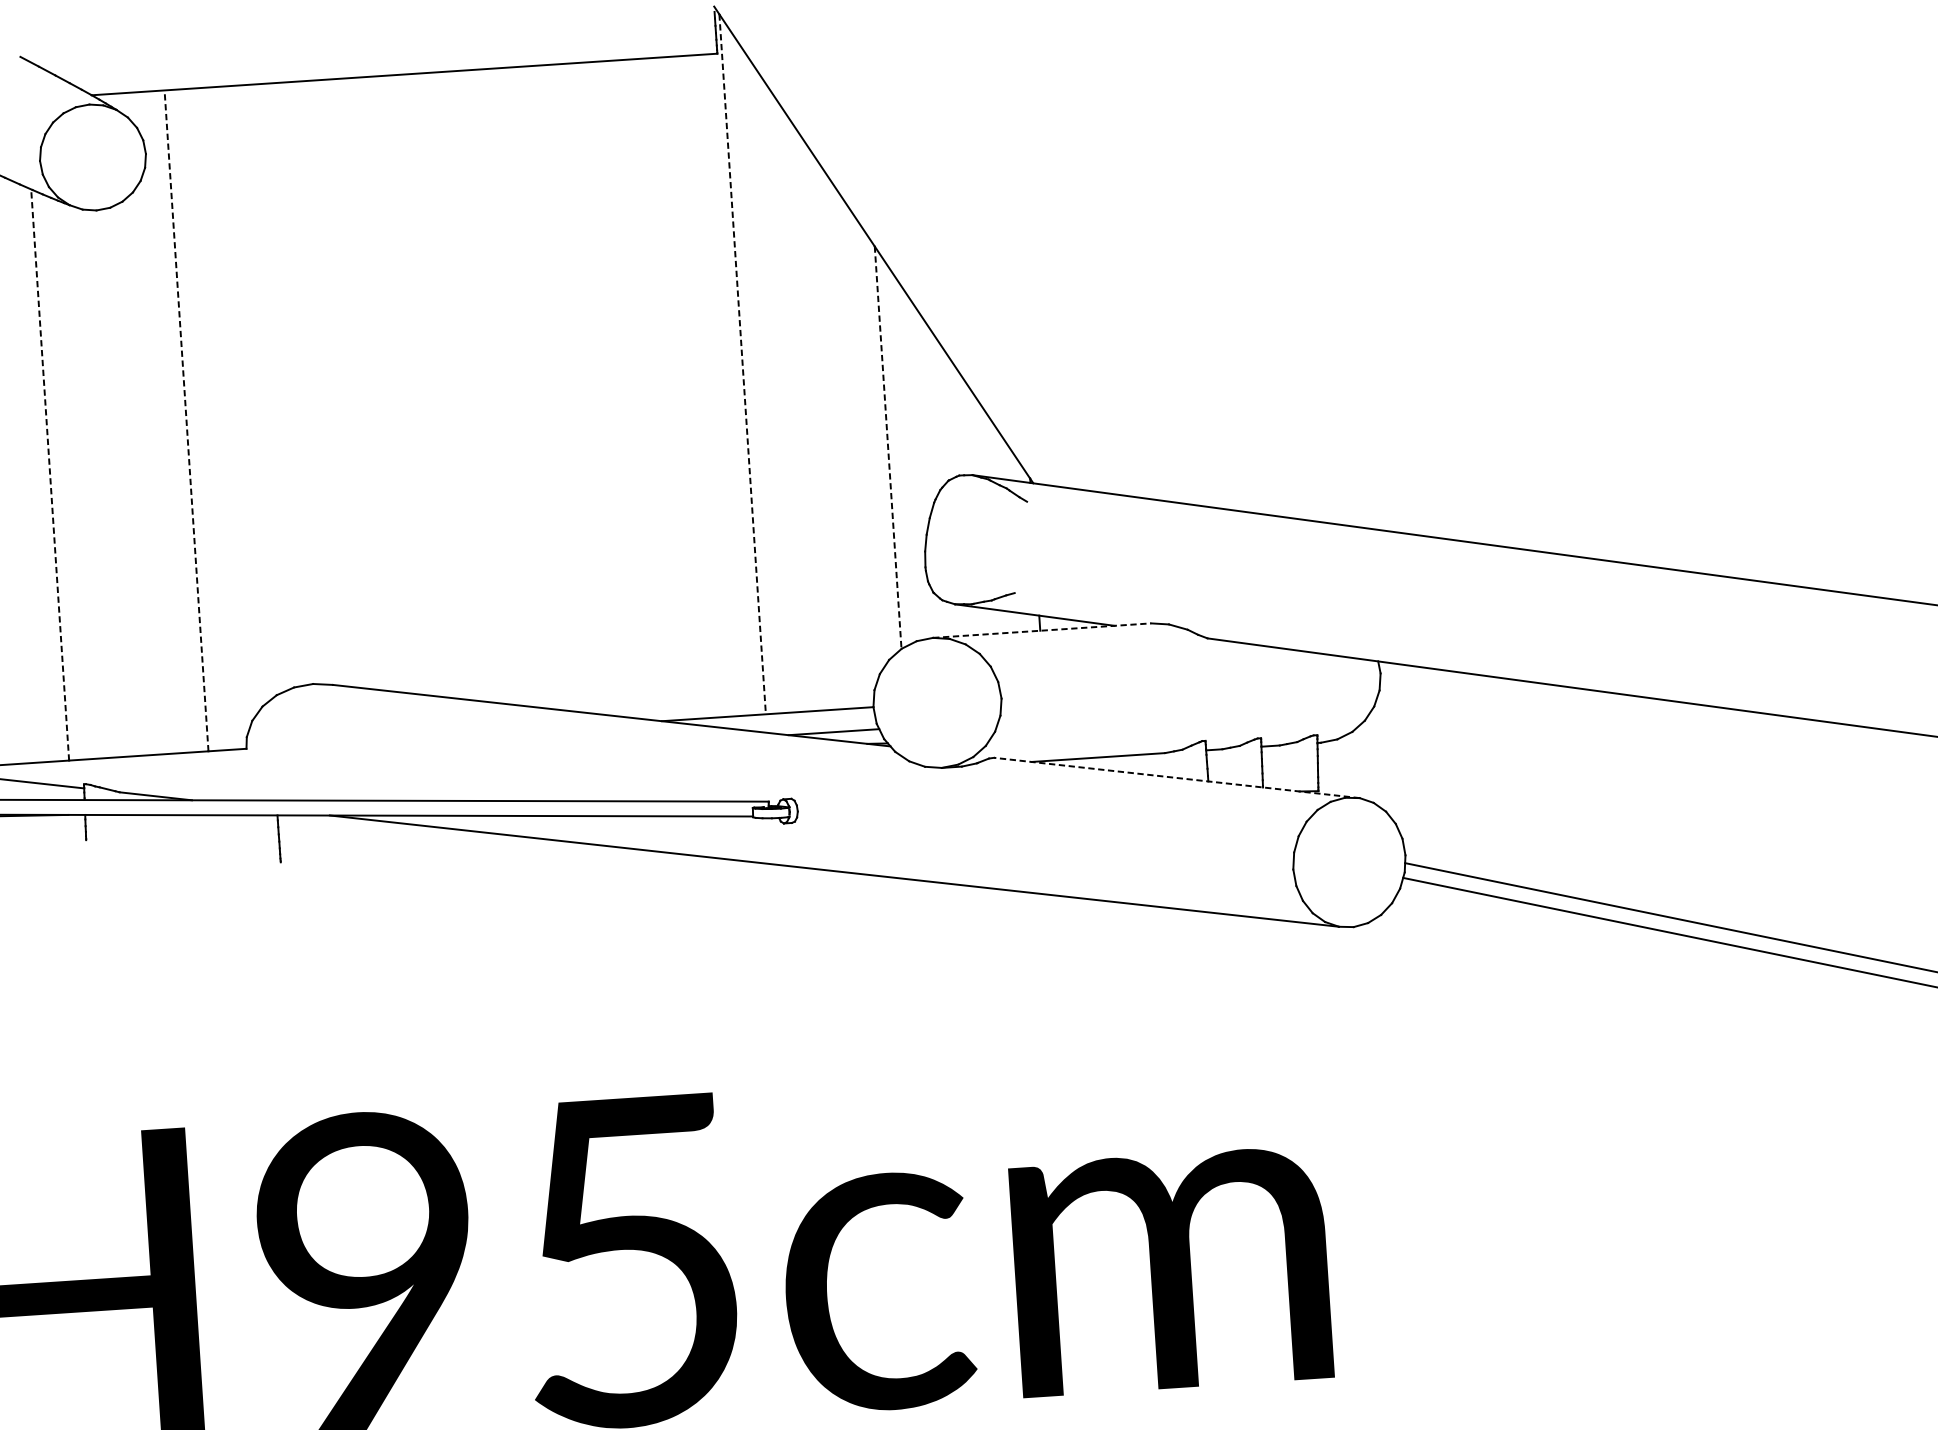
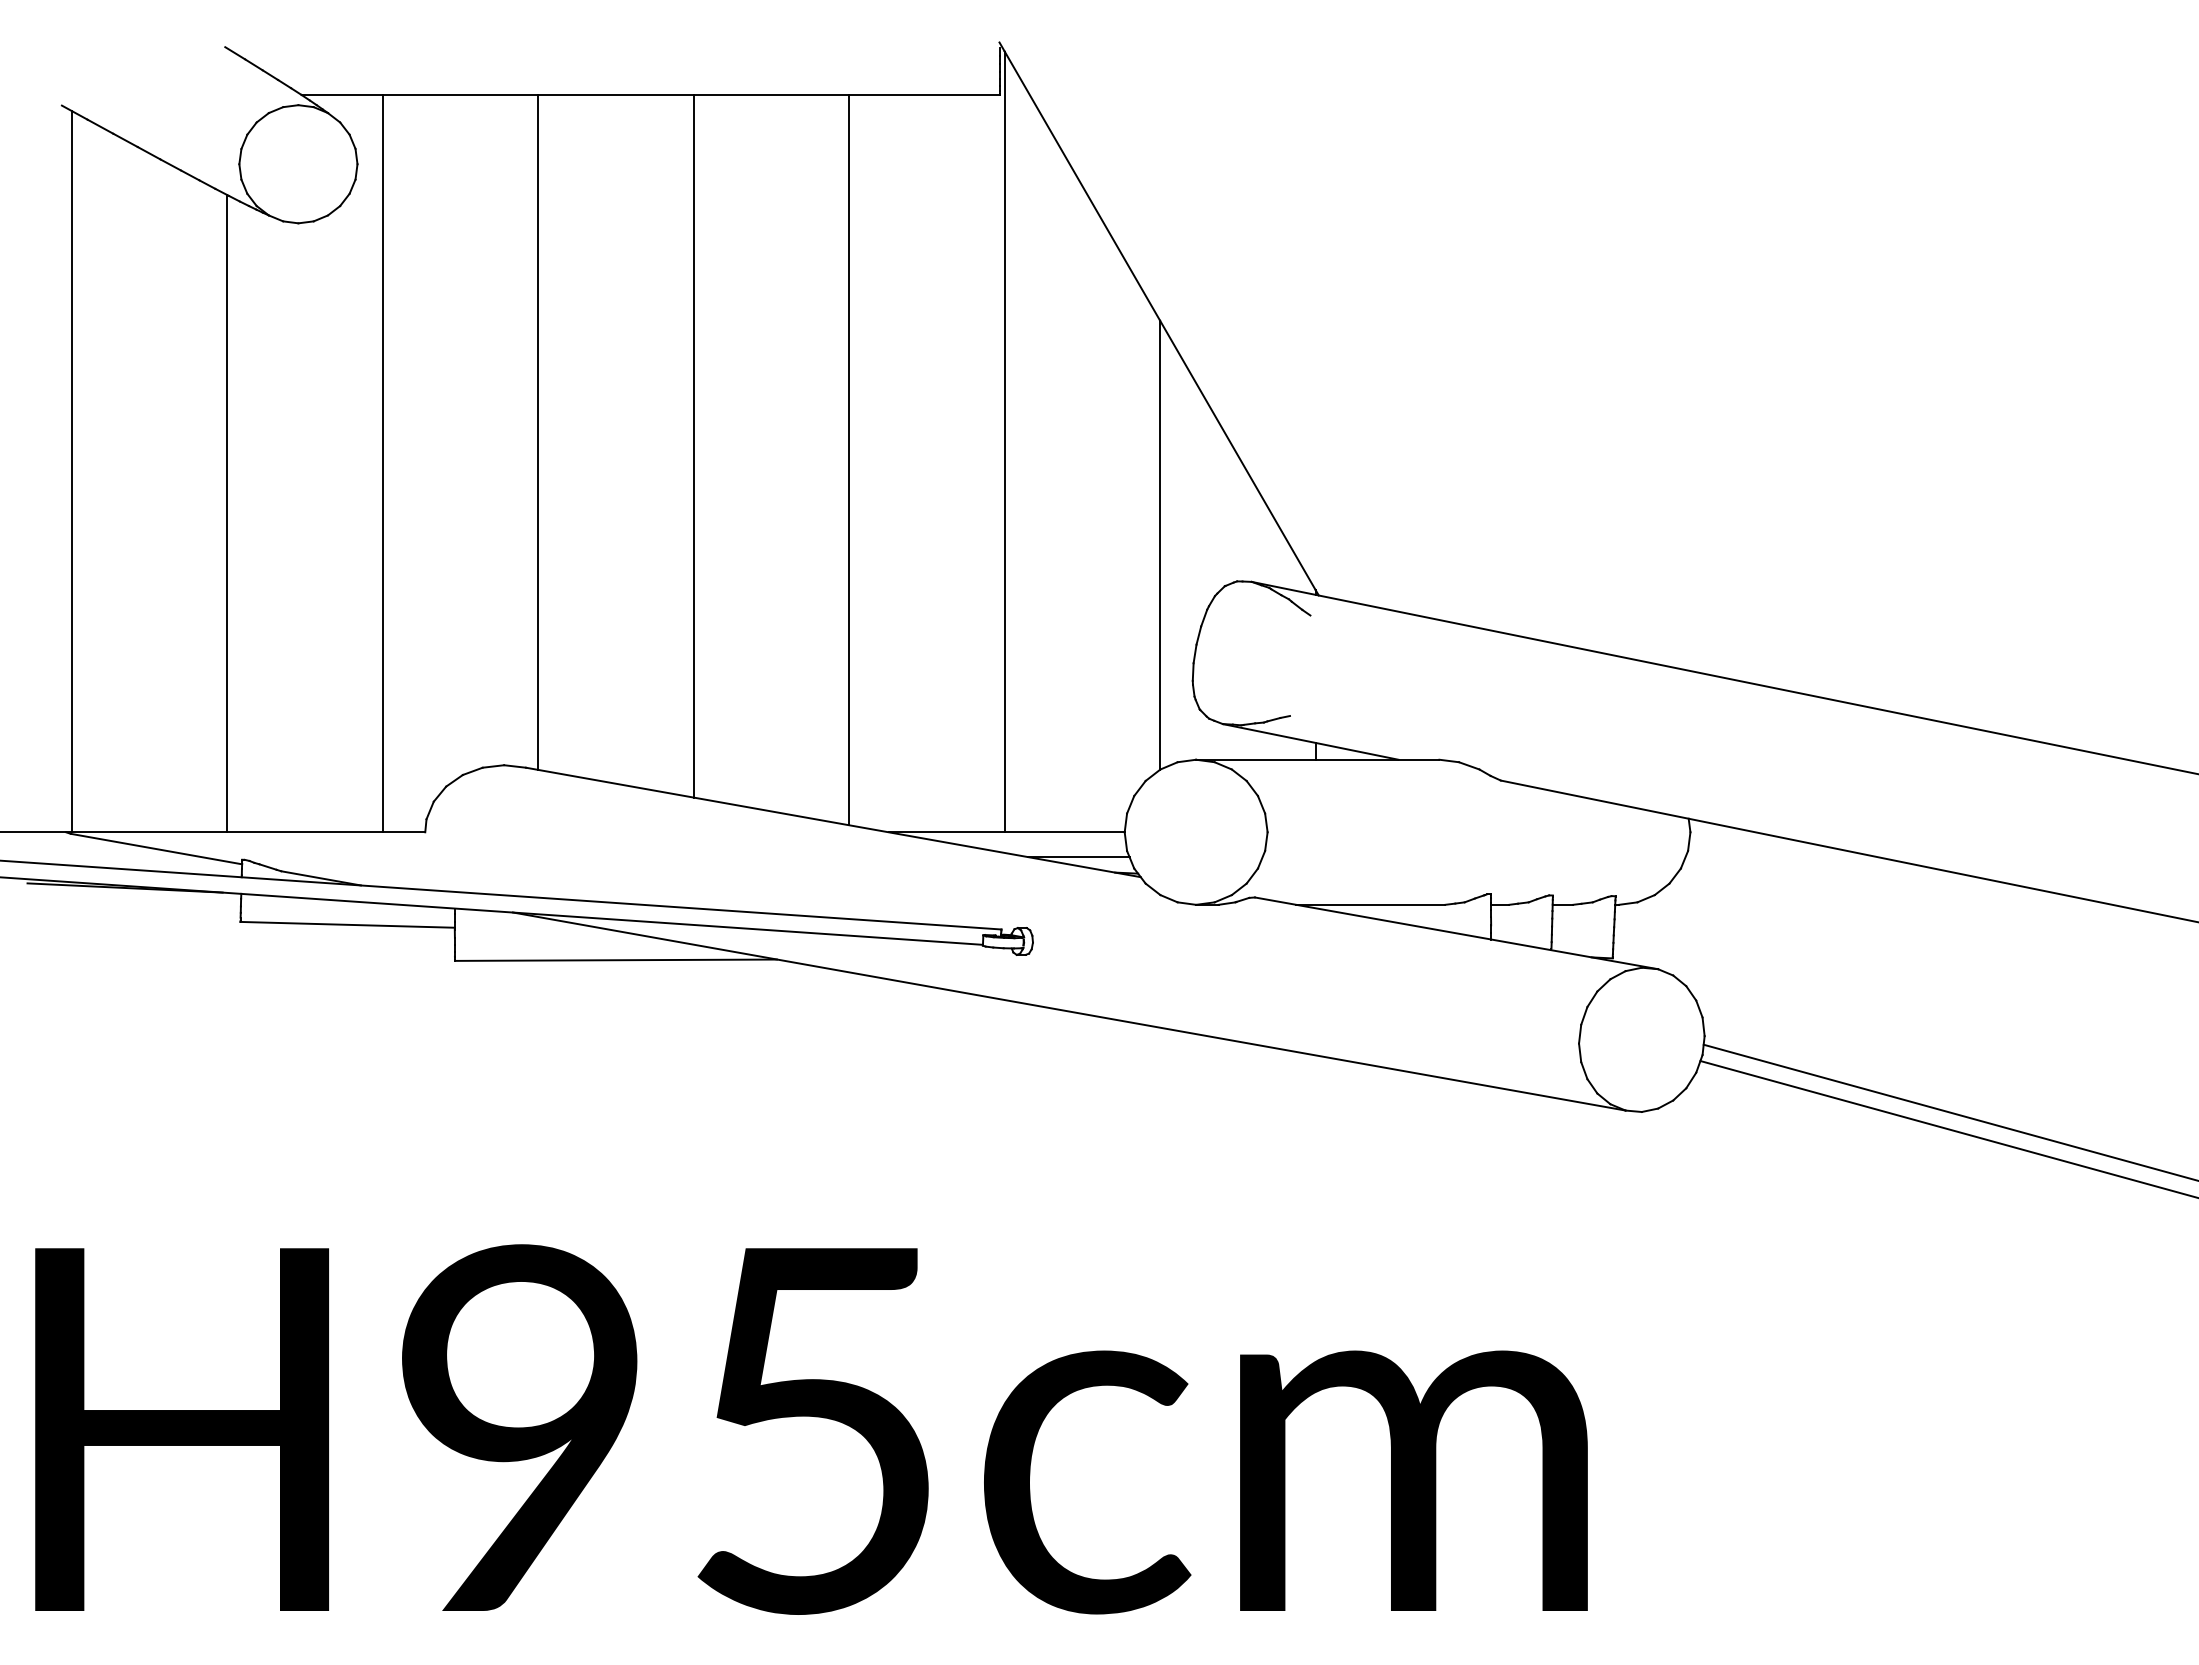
line: (742, 364) -> (1004, 442), dashed -> solid
line: (324, 383) -> (538, 432), added
line: (463, 386) -> (693, 446), added
line: (604, 390) -> (849, 460), added
line: (186, 420) -> (382, 463), dashed -> solid
line: (888, 447) -> (1160, 545), dashed -> solid
line: (50, 474) -> (227, 513), dashed -> solid
line: (1041, 630) -> (1317, 759), dashed -> solid
line: (1176, 778) -> (1456, 933), dashed -> solid
line: (182, 836) -> (347, 924), added
line: (424, 851) -> (615, 959), added

